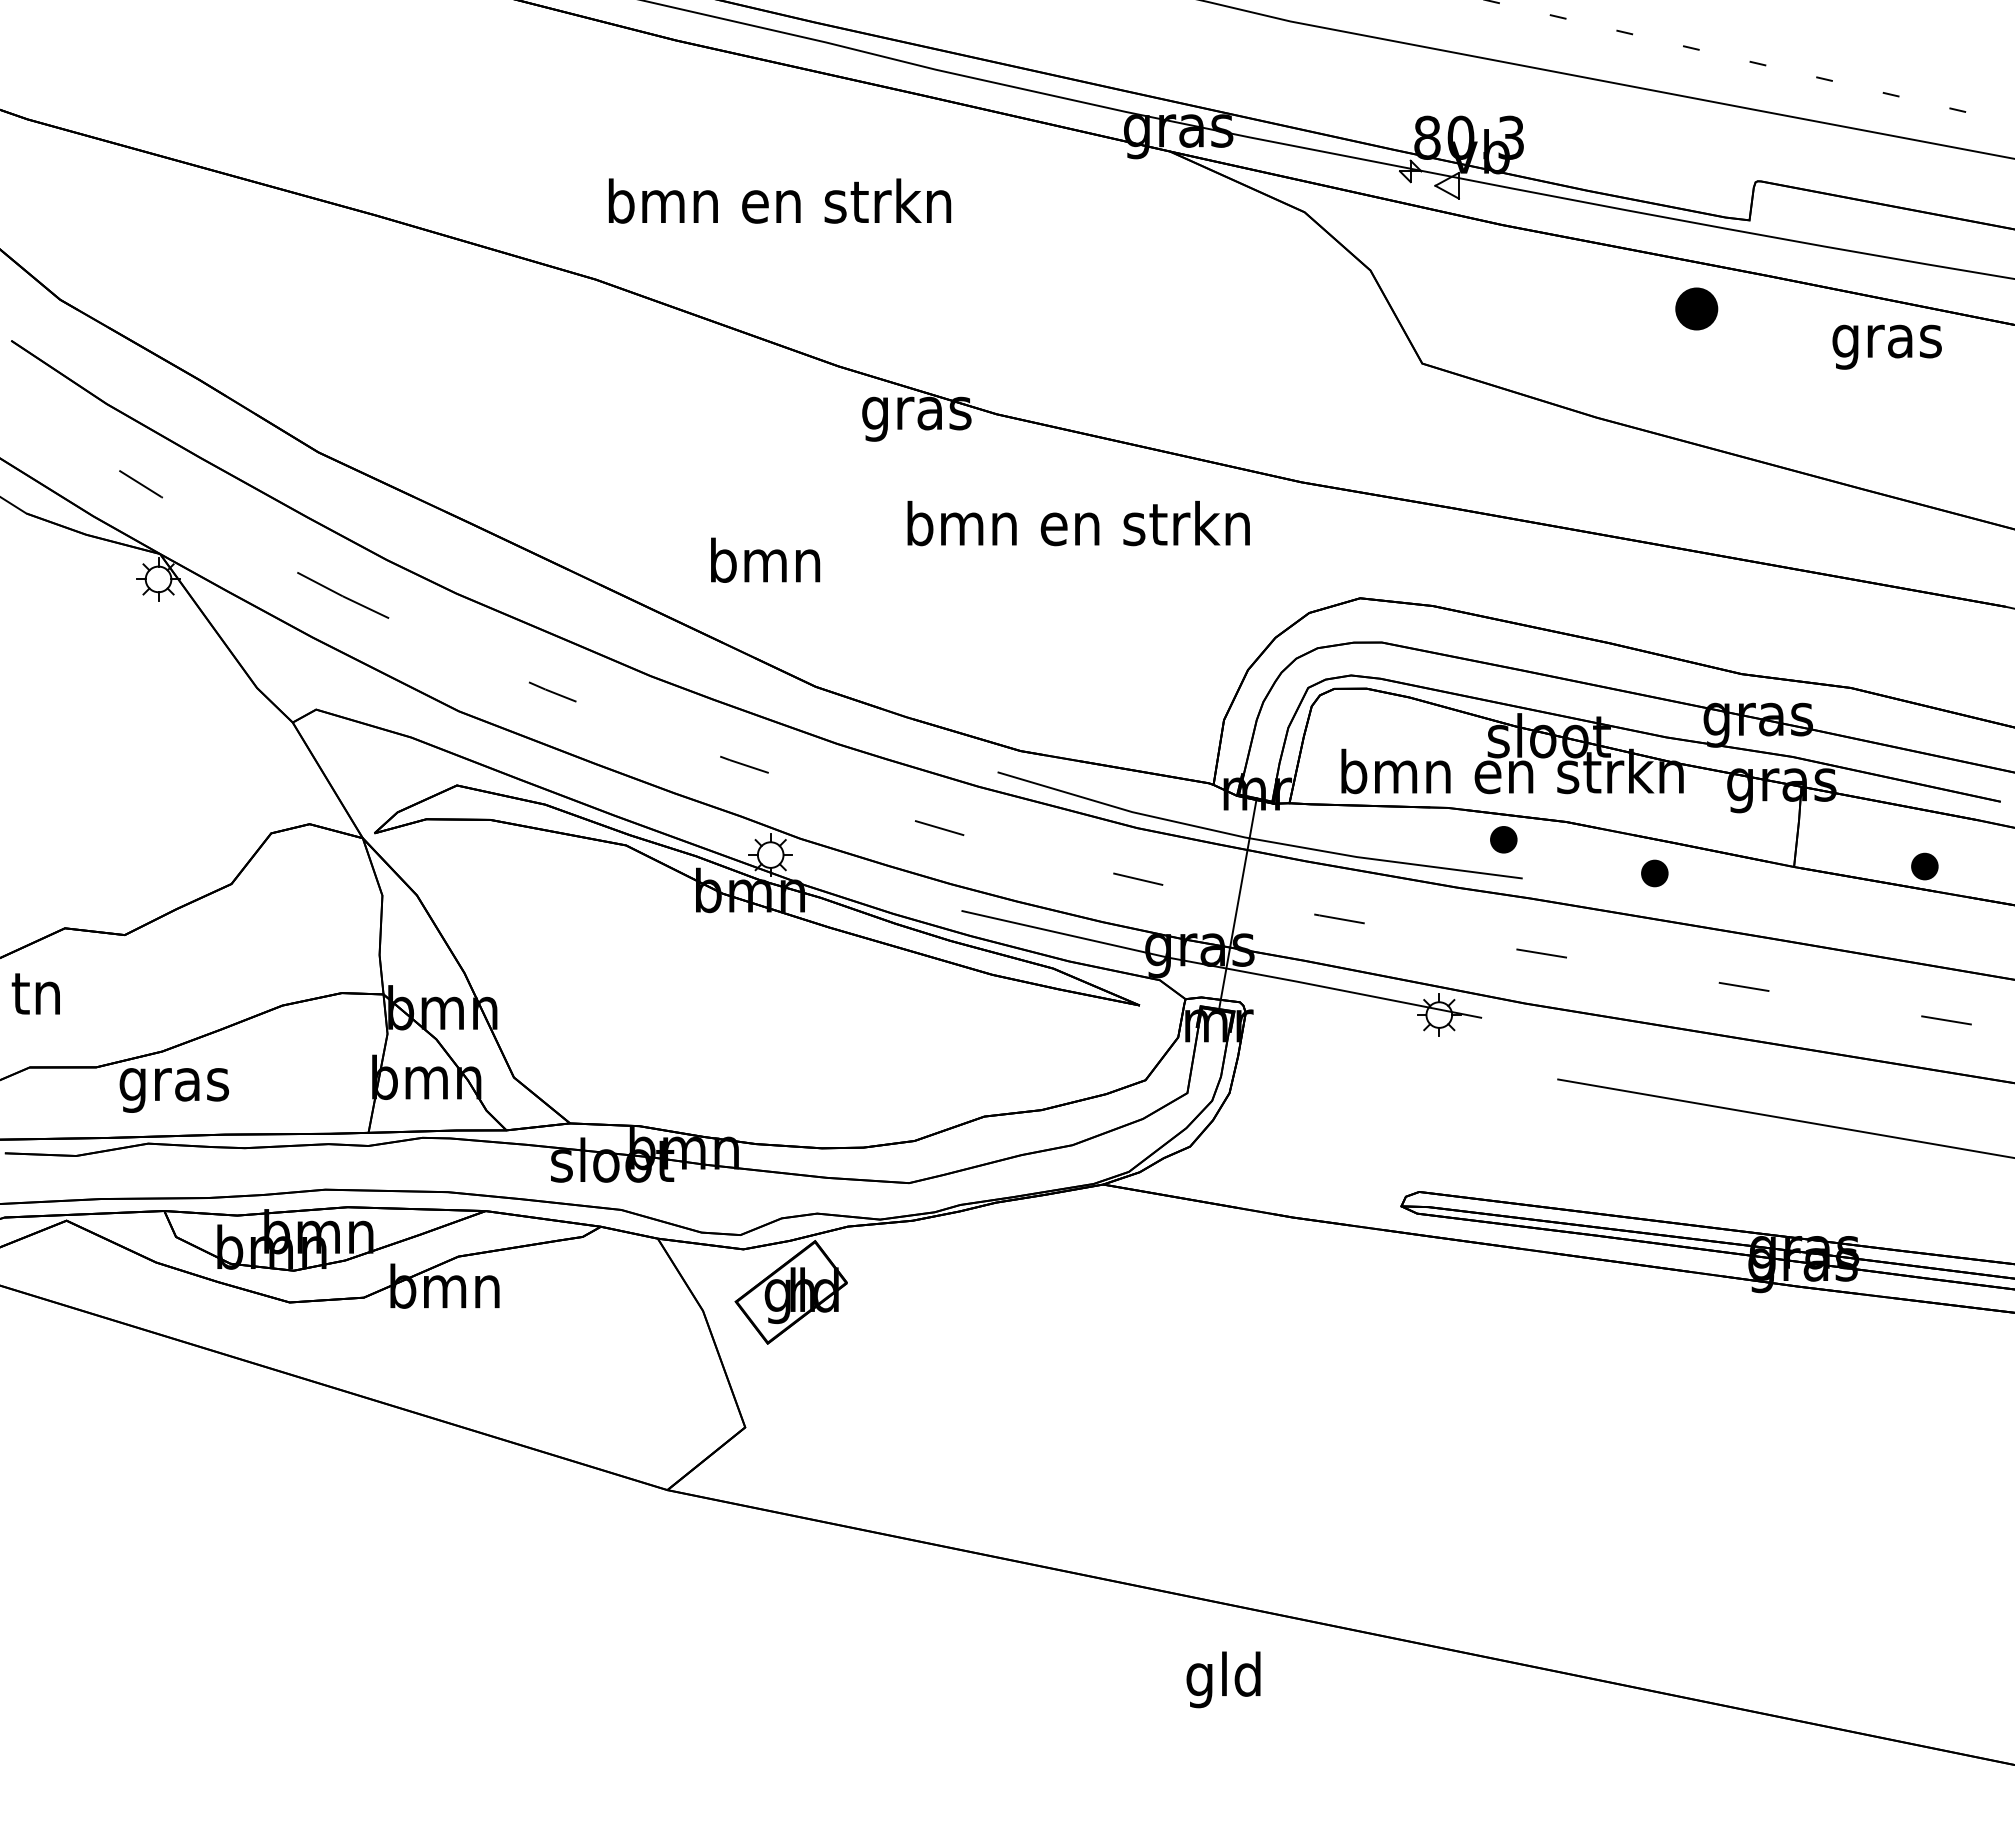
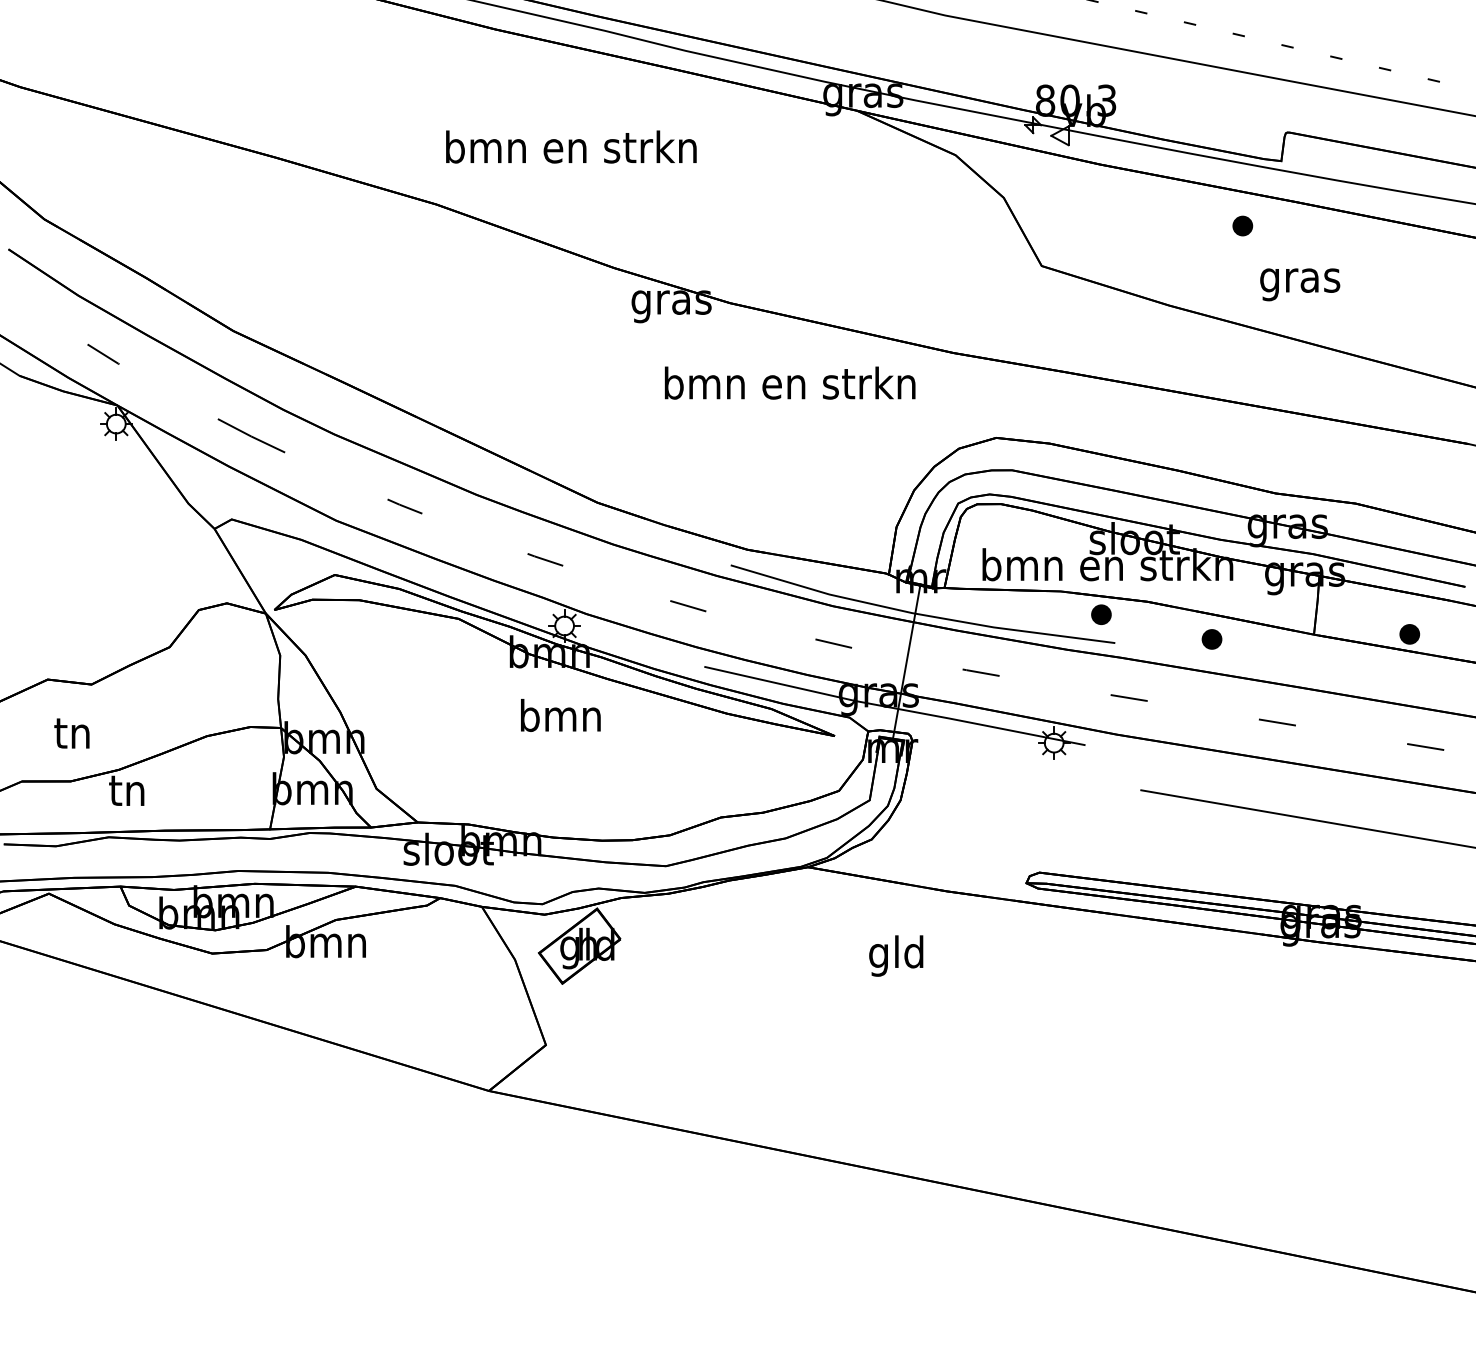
part: (1696, 308) -> (1242, 225), size x0.62
text: (1886, 346) -> (1299, 284), moved
text: (765, 559) -> (560, 714), moved
text: (35, 993) -> (71, 733), moved
text: (174, 1085) -> (127, 794), gras -> tn
text: (1223, 1679) -> (896, 955), moved

